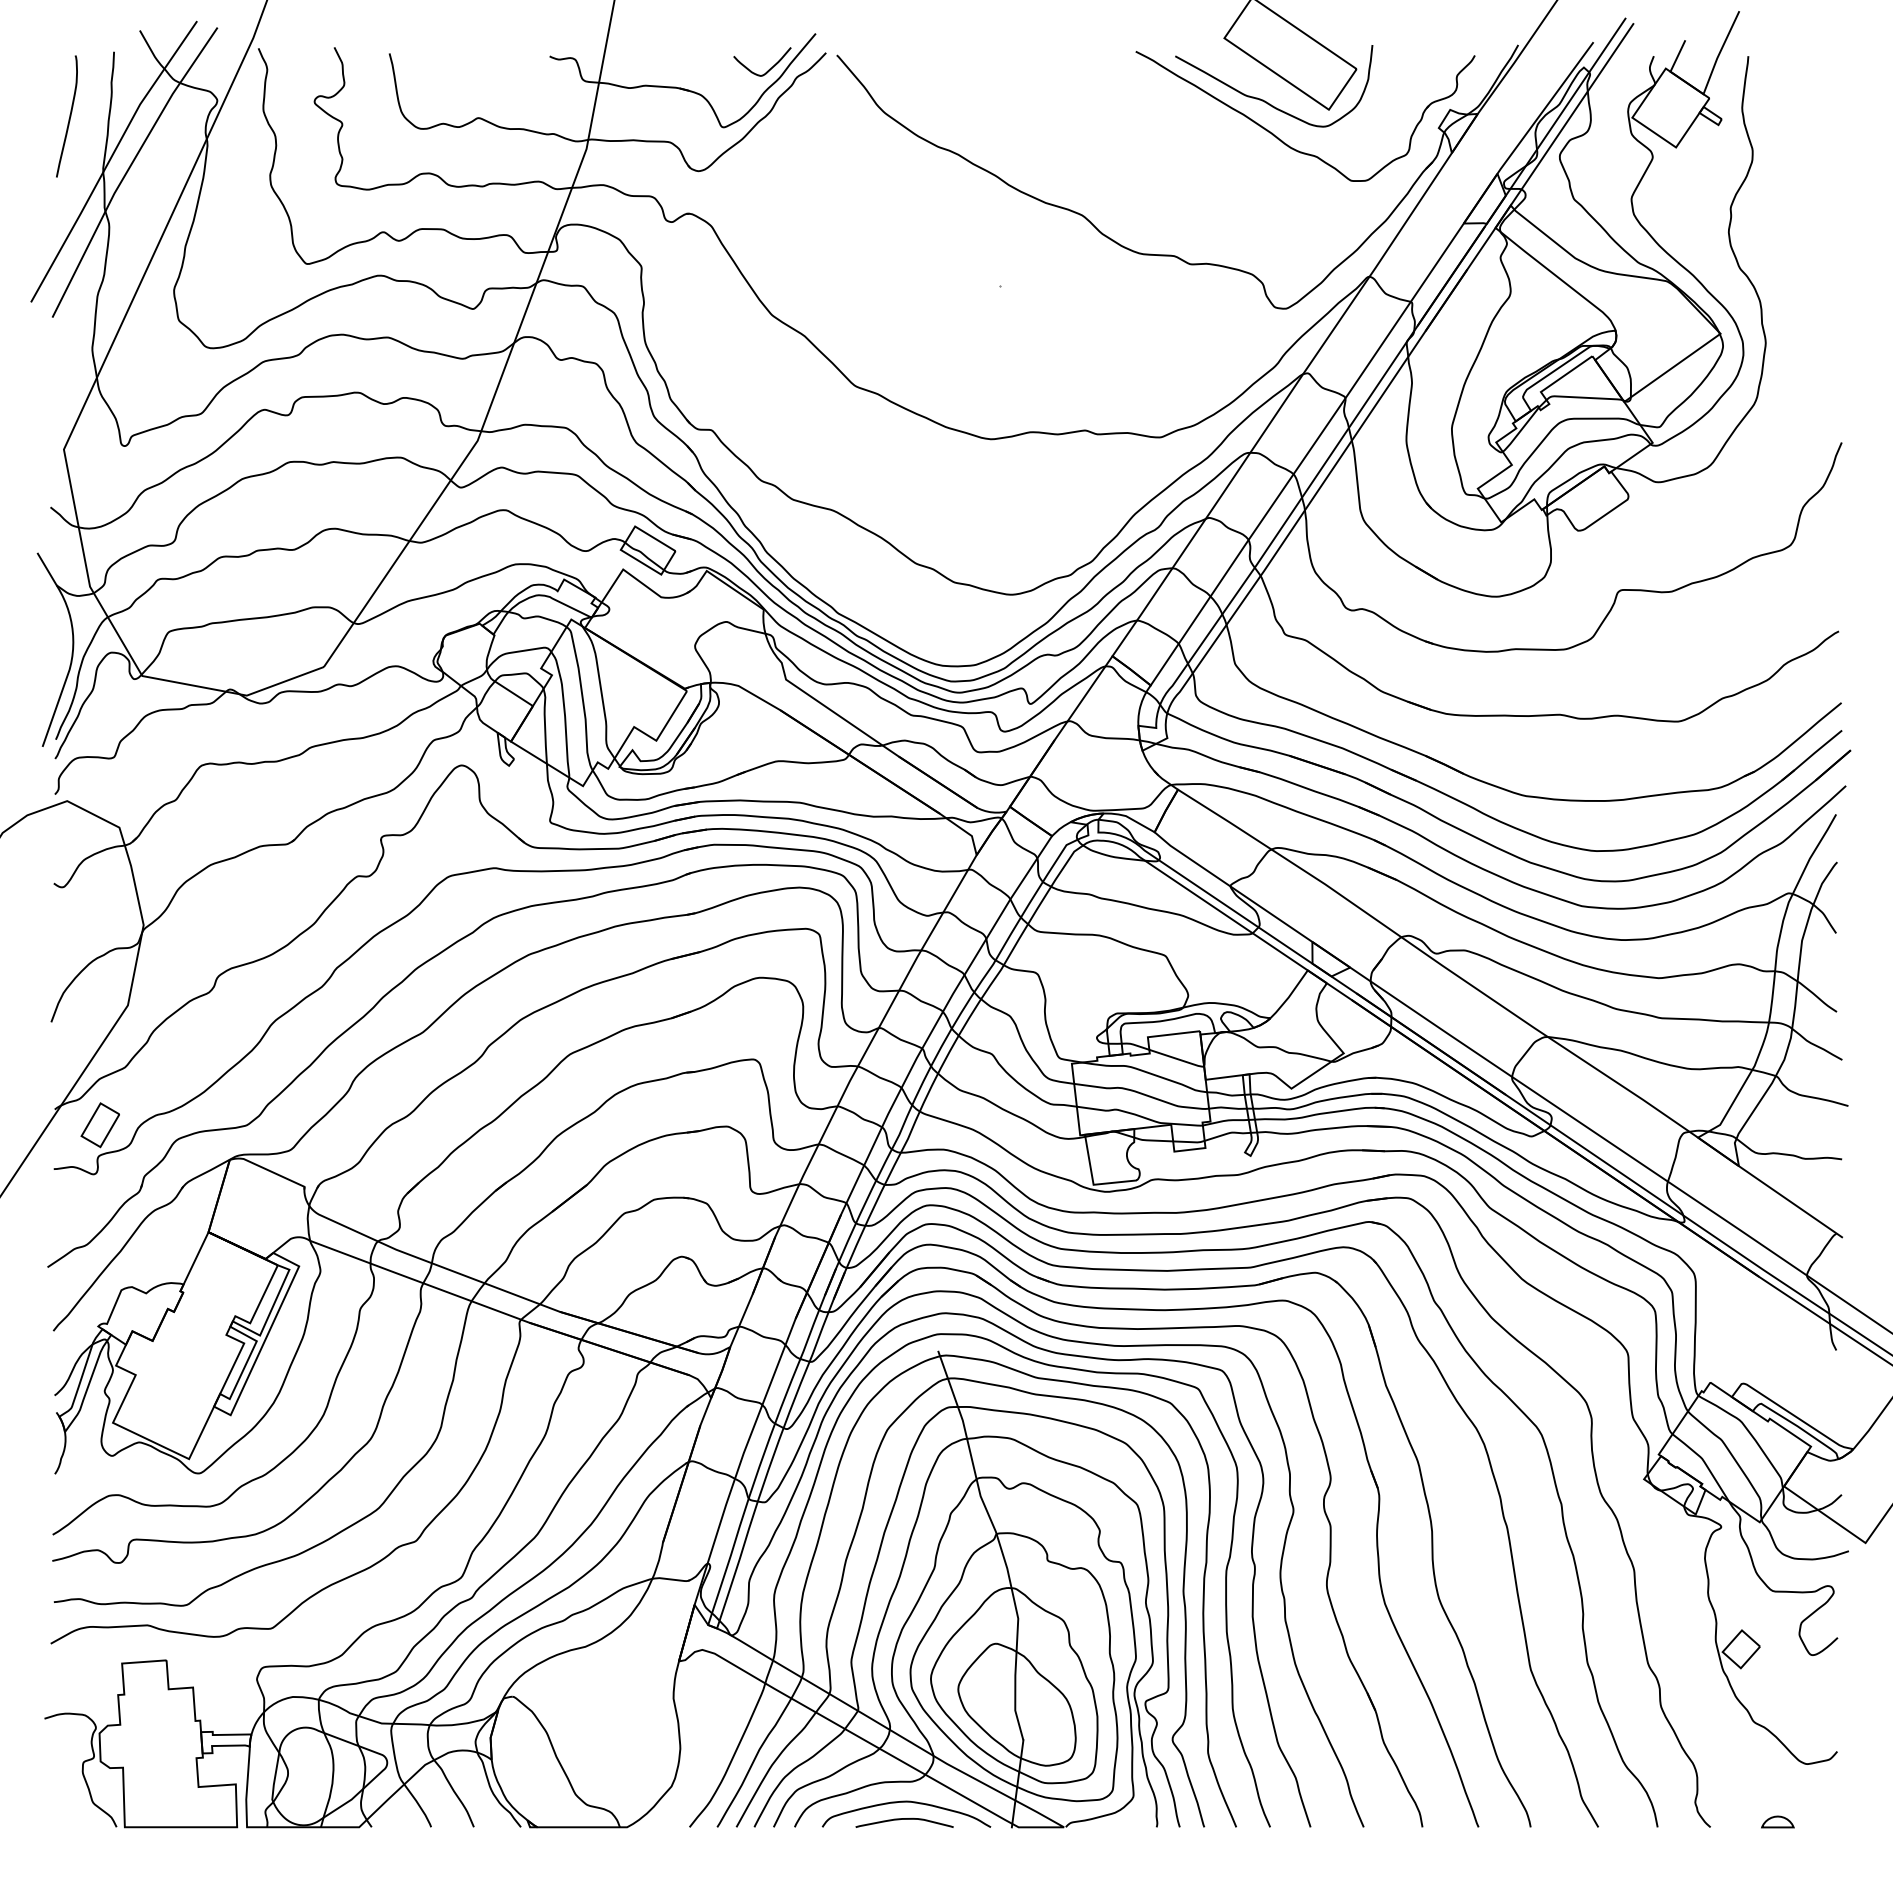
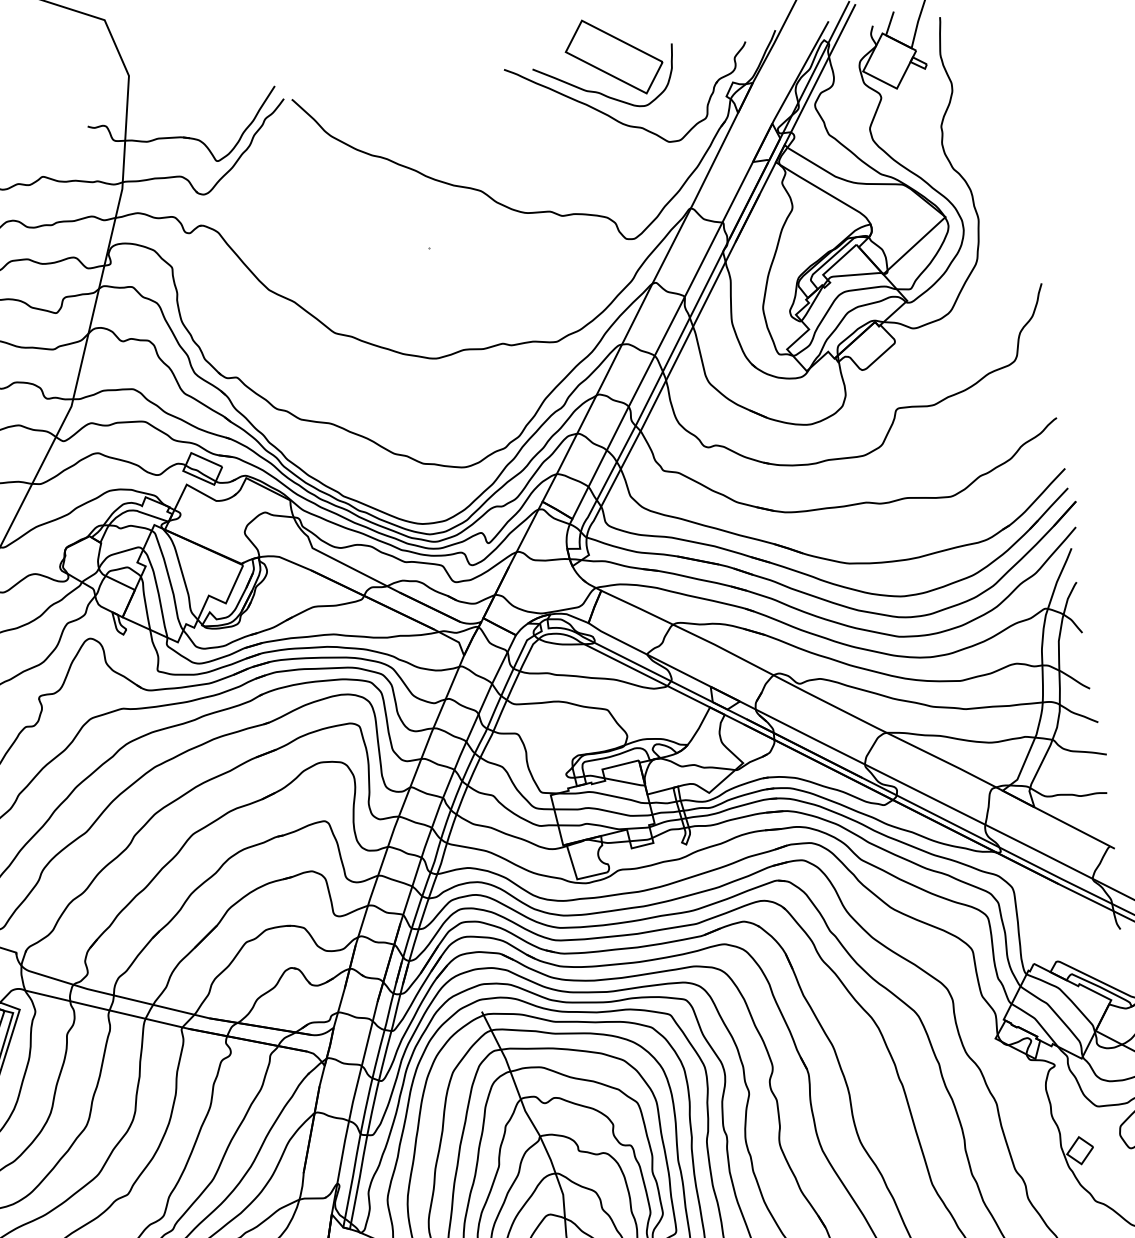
curve: (769, 68) -> (245, 115), removed

